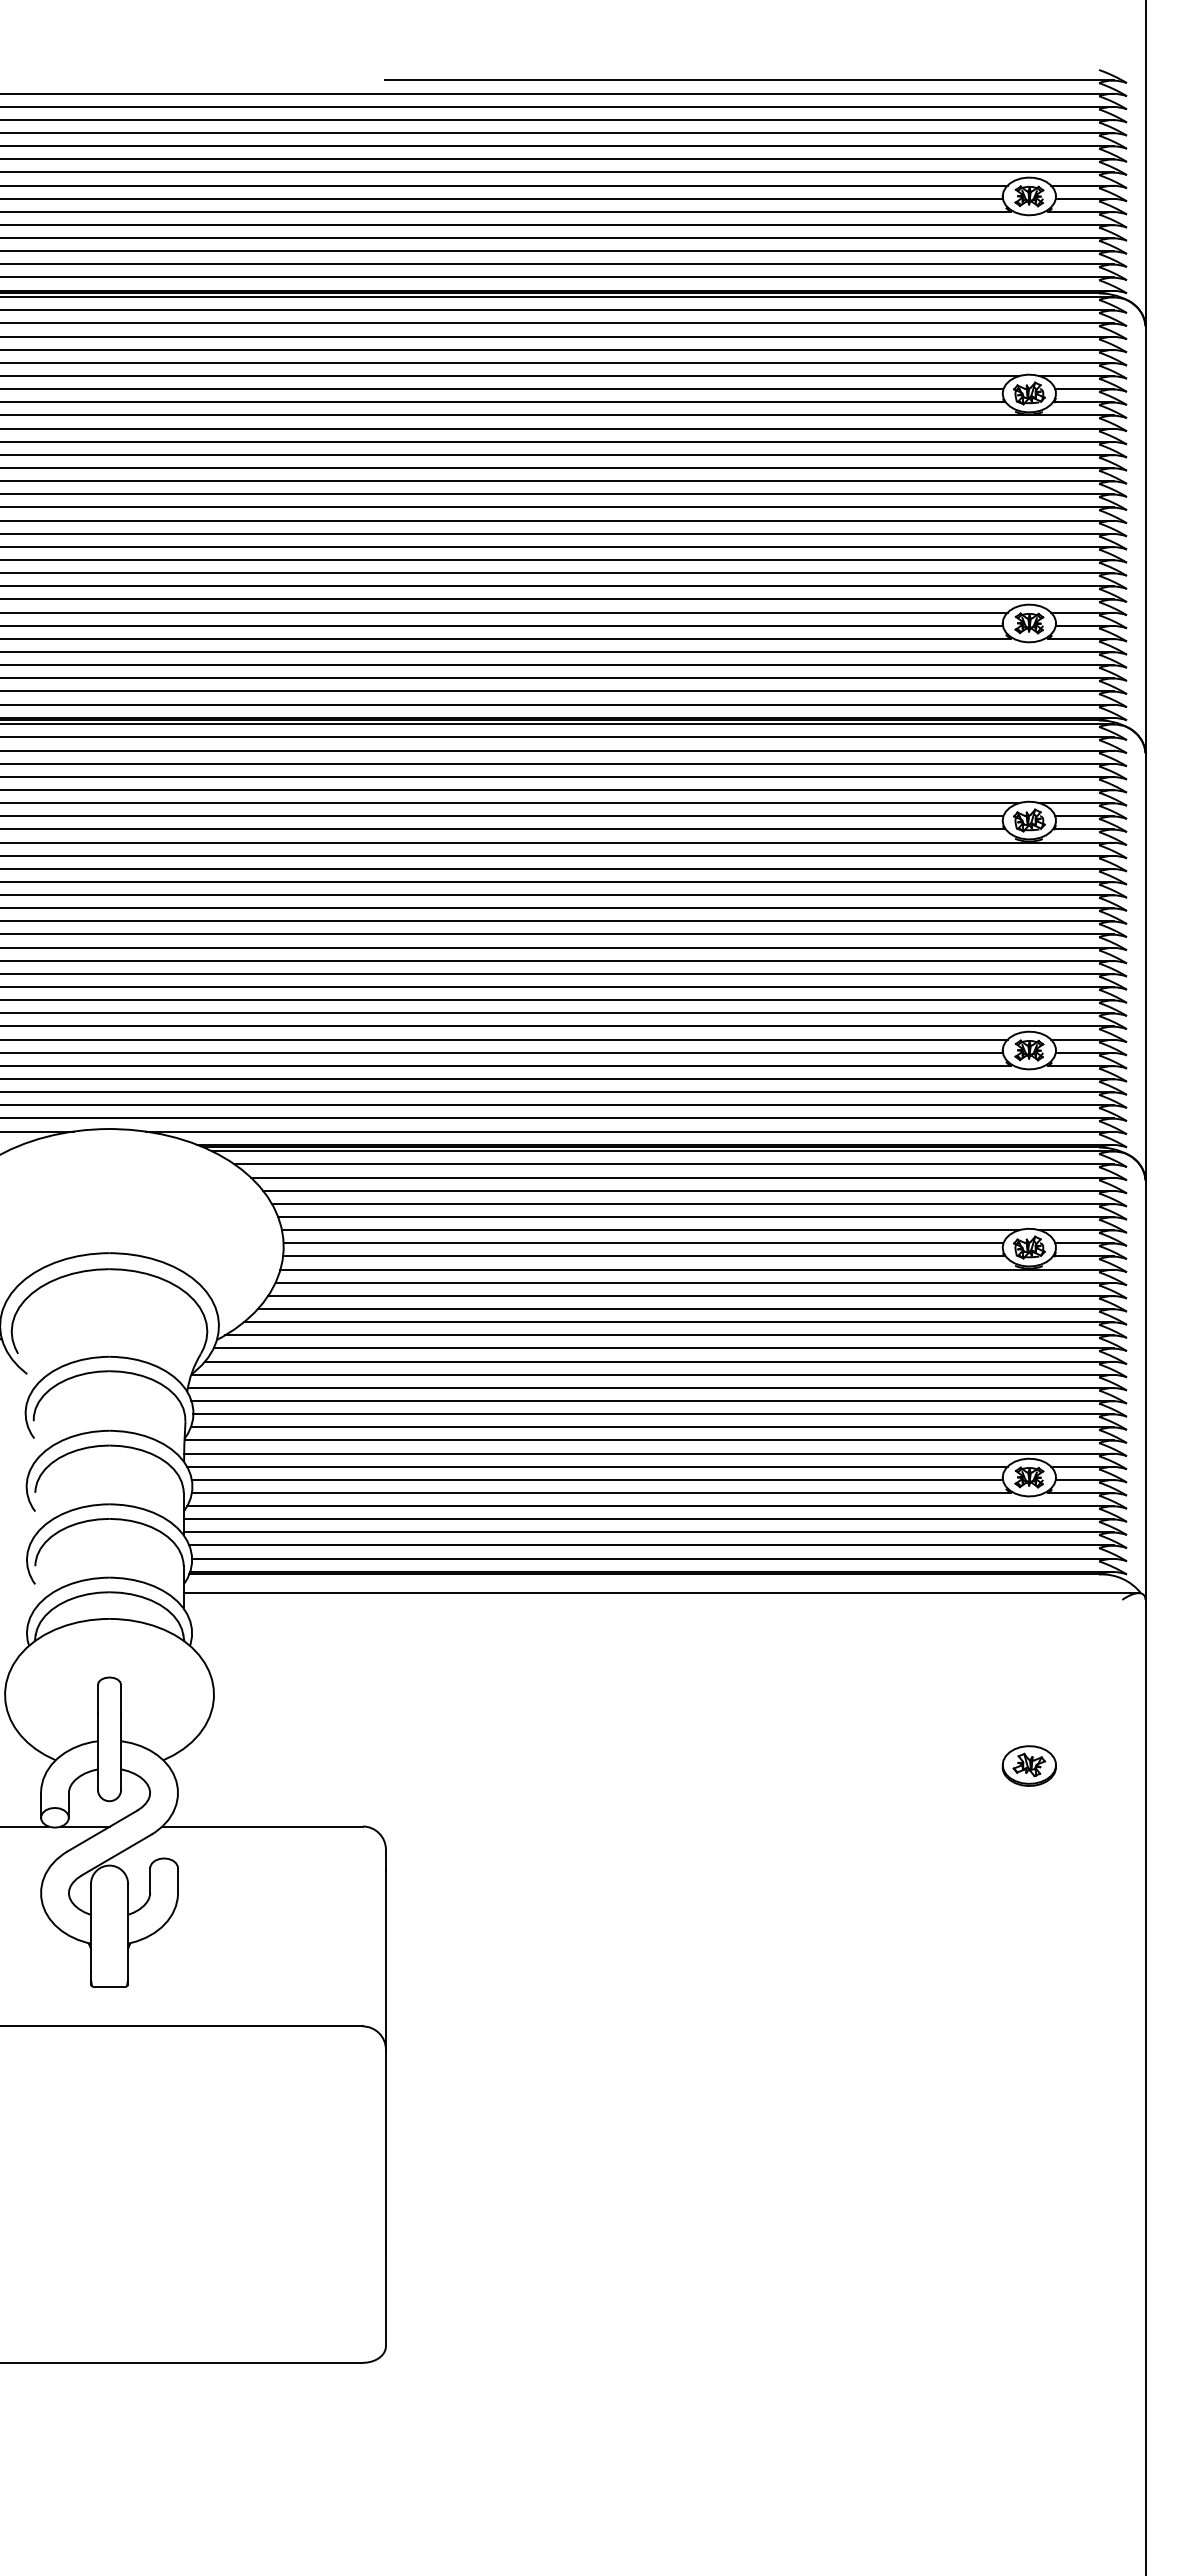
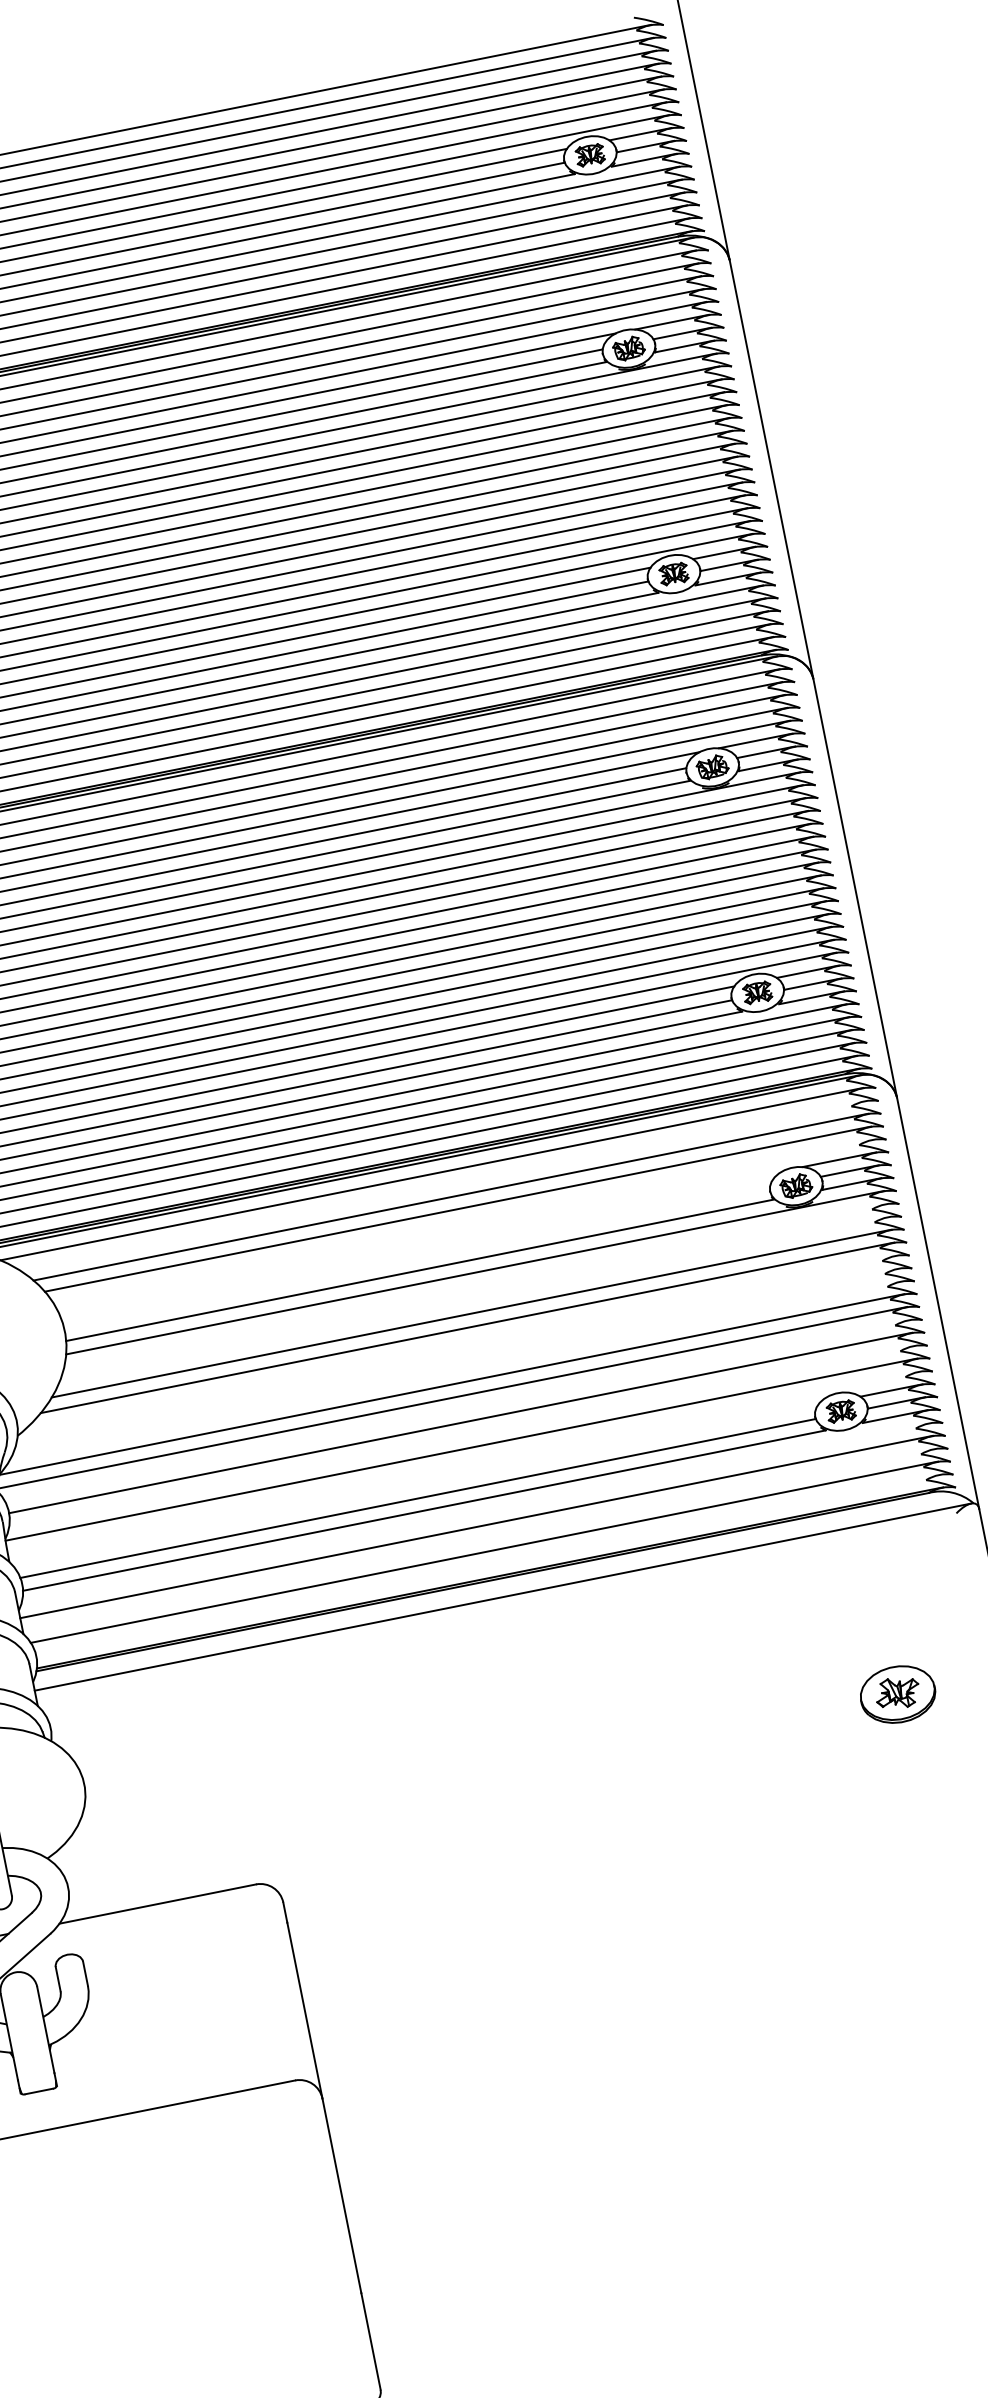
line: (682, 1177) -> (442, 1185), removed
line: (696, 1217) -> (463, 1221), removed
line: (650, 1230) -> (421, 1243), removed
line: (643, 1243) -> (417, 1257), removed
line: (694, 1282) -> (474, 1285), removed
line: (691, 1295) -> (474, 1299), removed
line: (669, 1335) -> (460, 1342), removed
line: (663, 1348) -> (457, 1356), removed
line: (659, 1361) -> (455, 1370), removed
line: (652, 1400) -> (456, 1409), removed
line: (652, 1427) -> (461, 1436), removed
line: (649, 1453) -> (464, 1462), removed
line: (596, 1466) -> (414, 1485), removed
line: (650, 1506) -> (475, 1514), removed
line: (648, 1532) -> (478, 1540), removed
line: (652, 1558) -> (487, 1564), removed
part: (1028, 1765) -> (896, 1694), size x1.4

